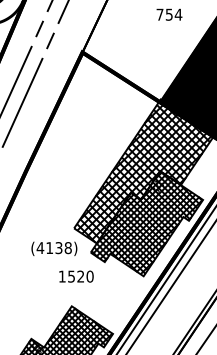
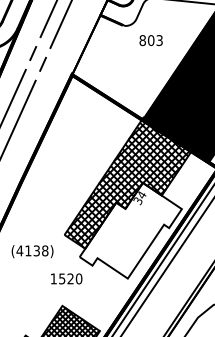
text: (169, 14) -> (151, 40), 754 -> 803
hatch: (146, 222) -> (130, 229), removed
text: (54, 248) -> (32, 251), moved

